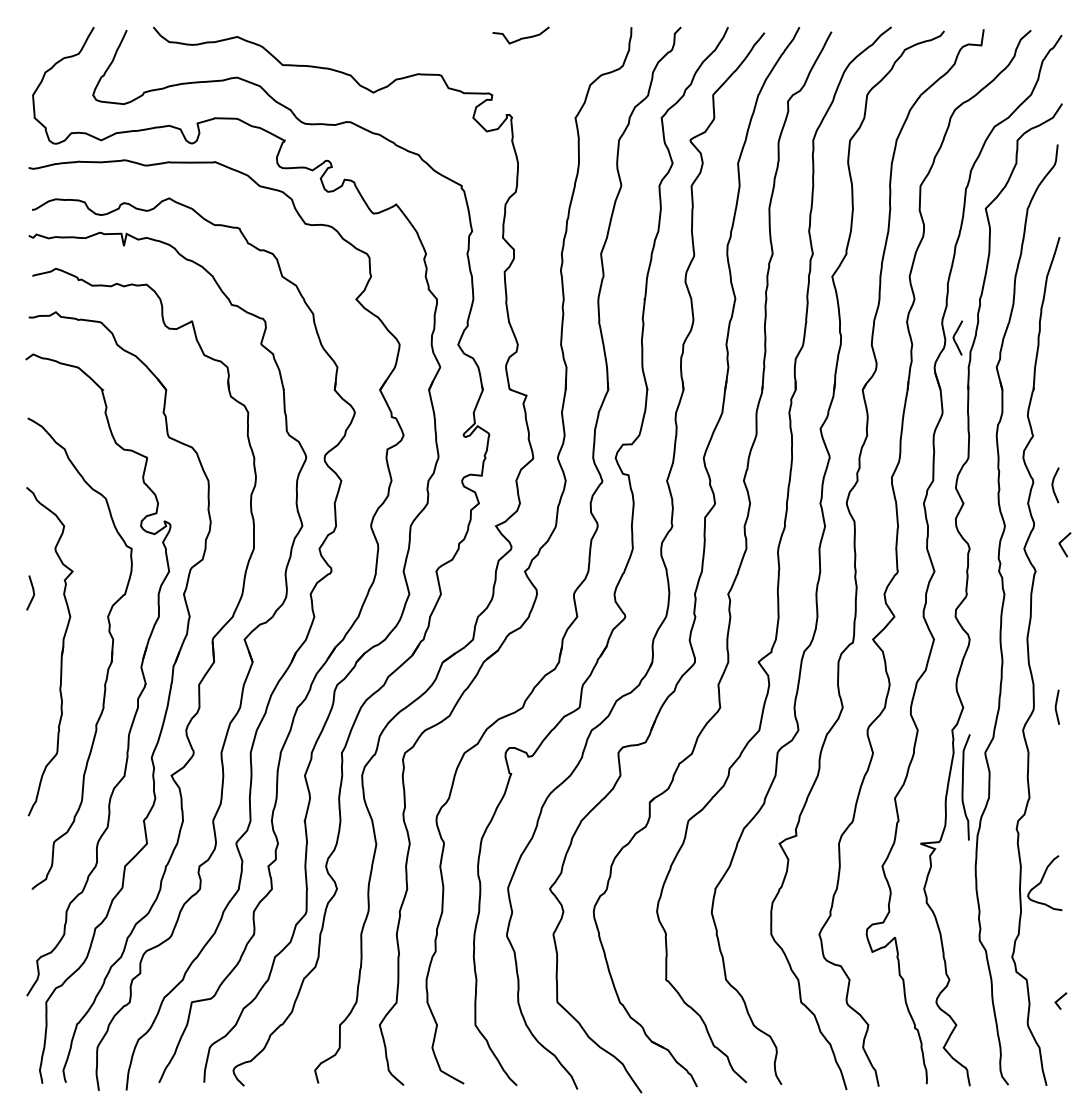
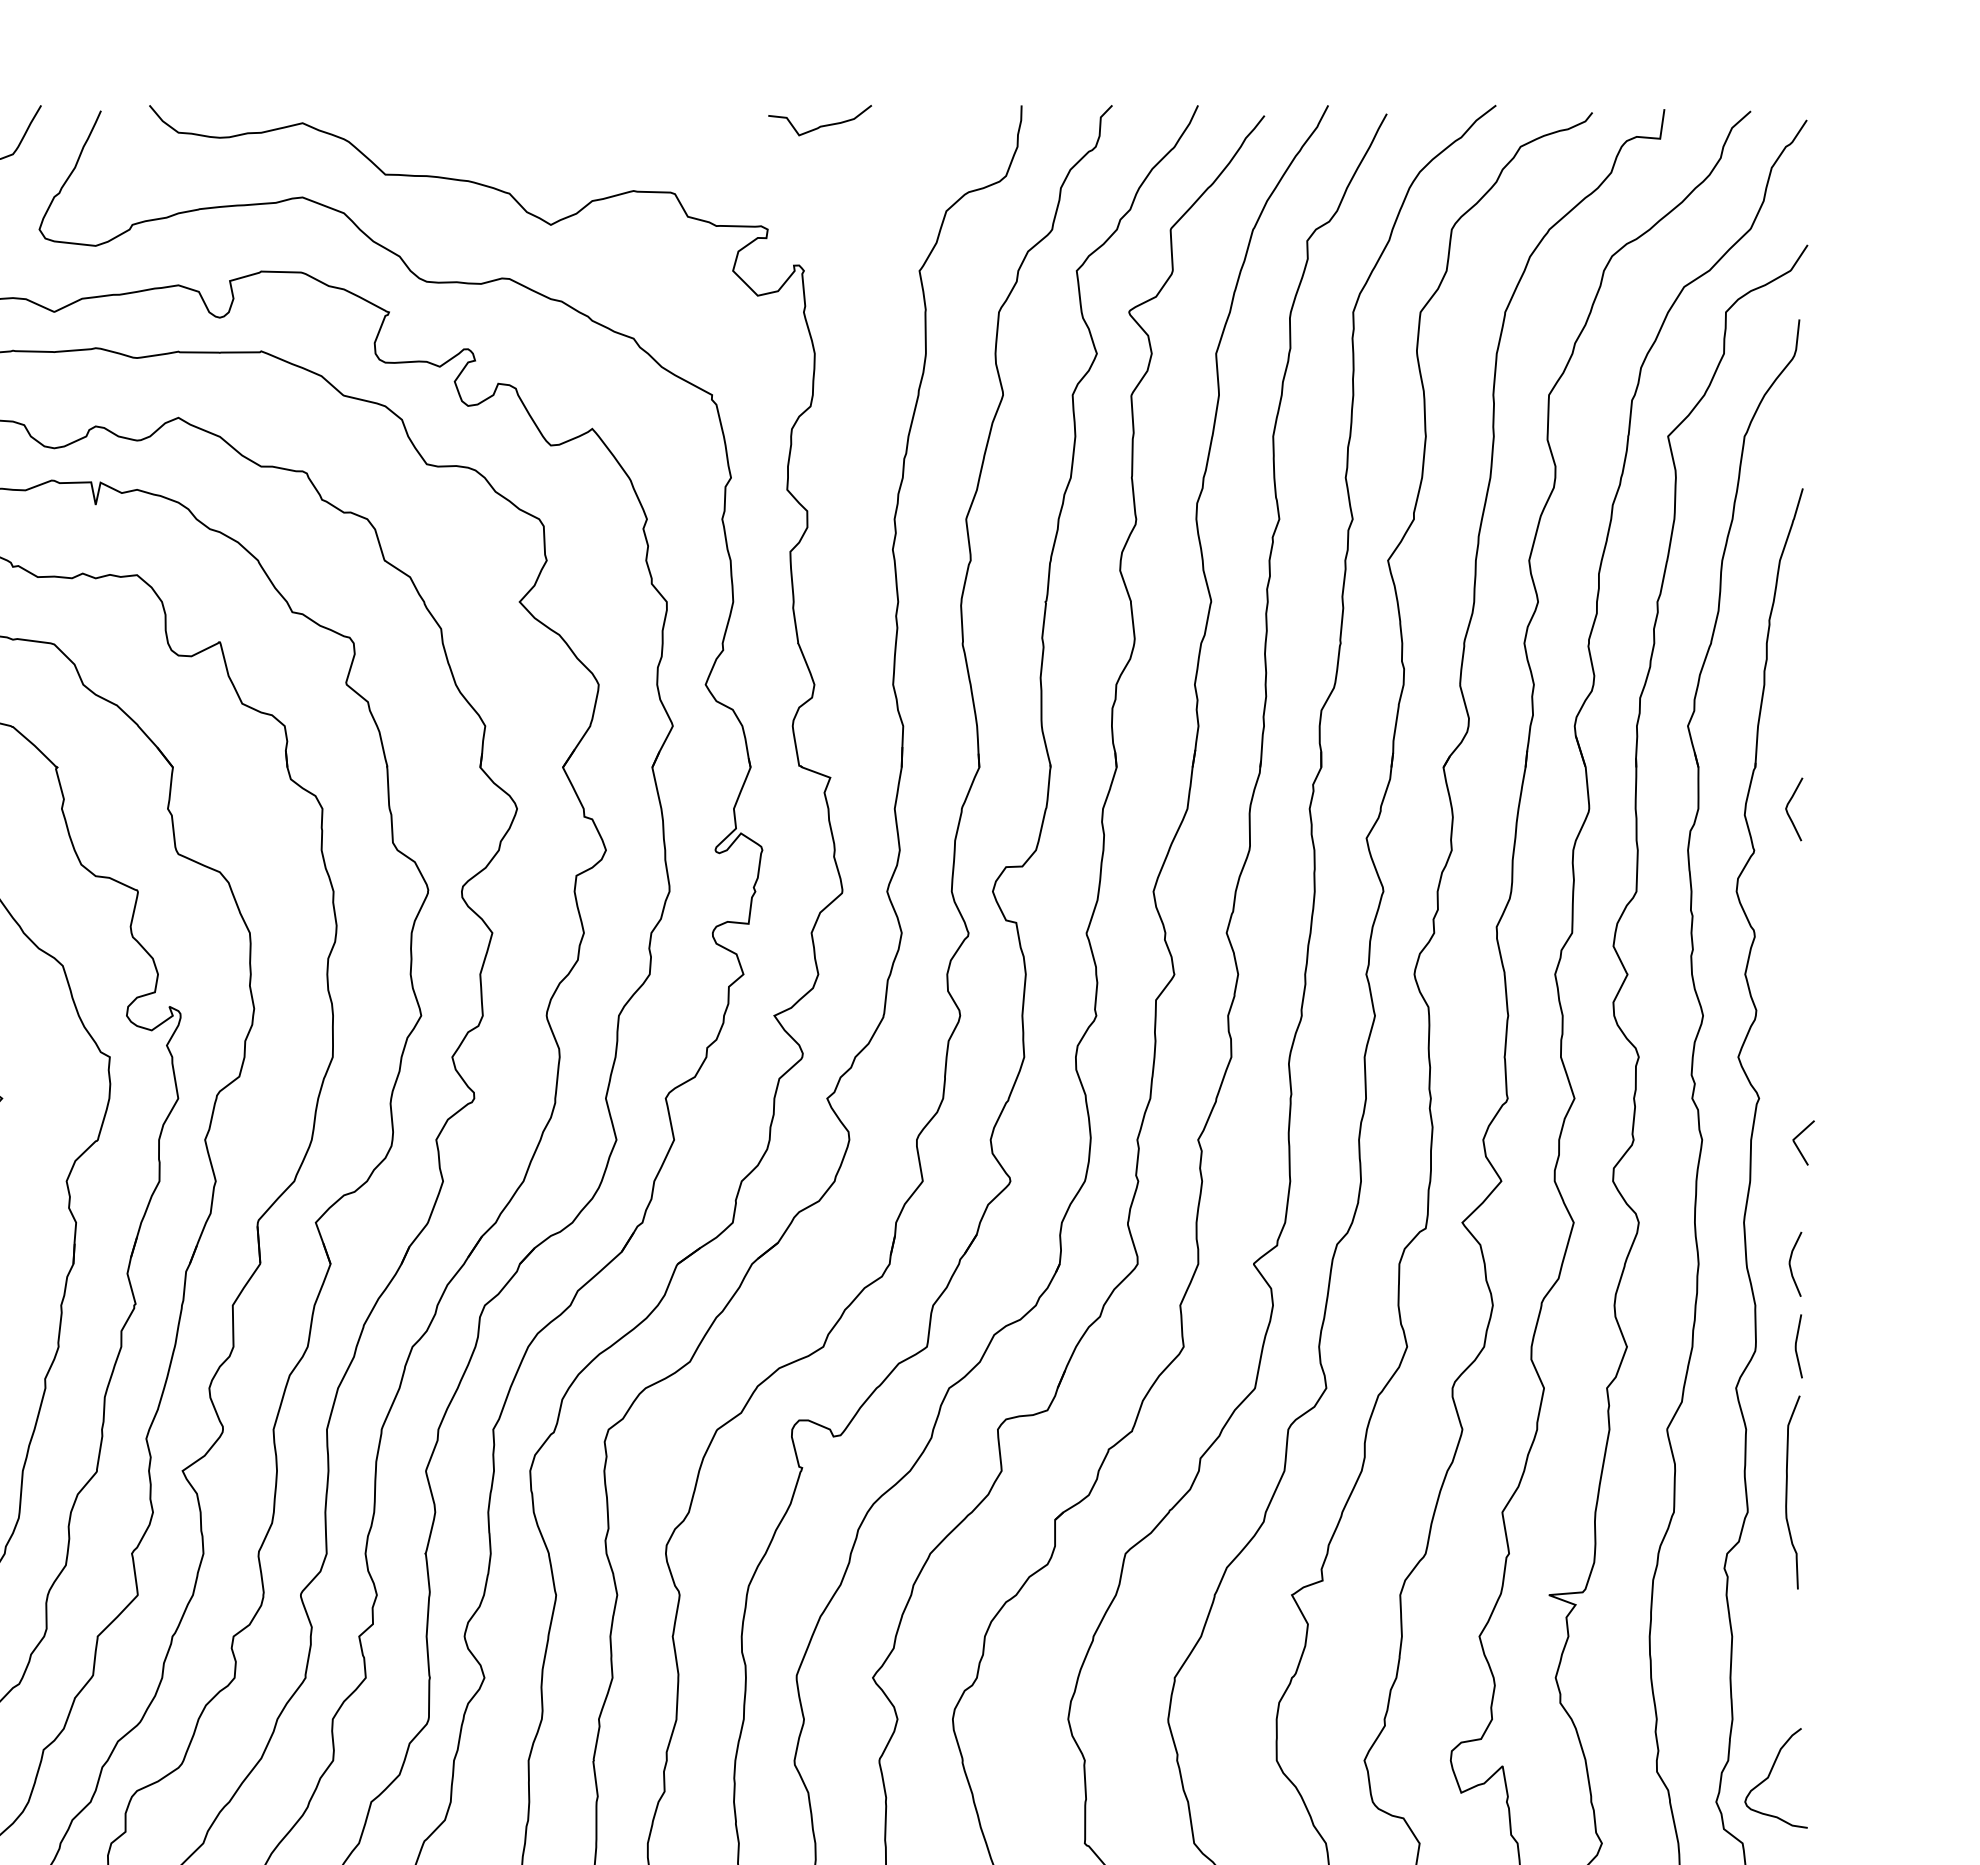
curve: (955, 335) -> (1789, 804), moved
curve: (1053, 485) -> (1791, 1264), moved
line: (1062, 546) -> (1798, 1145), moved
curve: (963, 787) -> (1788, 1492), moved
curve: (1042, 881) -> (1771, 1775), moved

